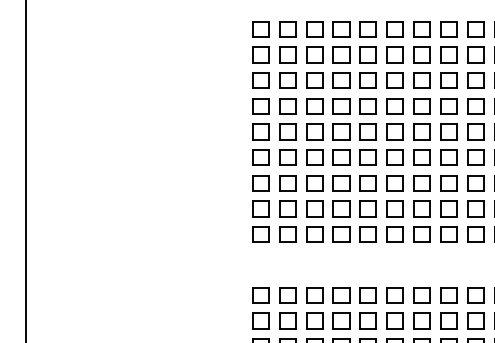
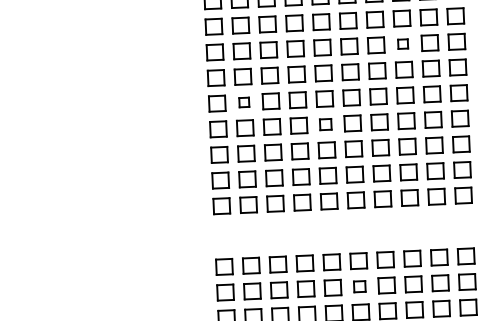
part: (448, 80) -> (402, 44), size x0.6
part: (287, 131) -> (243, 102), size x0.6
part: (367, 157) -> (324, 124), size x0.7
part: (394, 320) -> (359, 286), size x0.7

